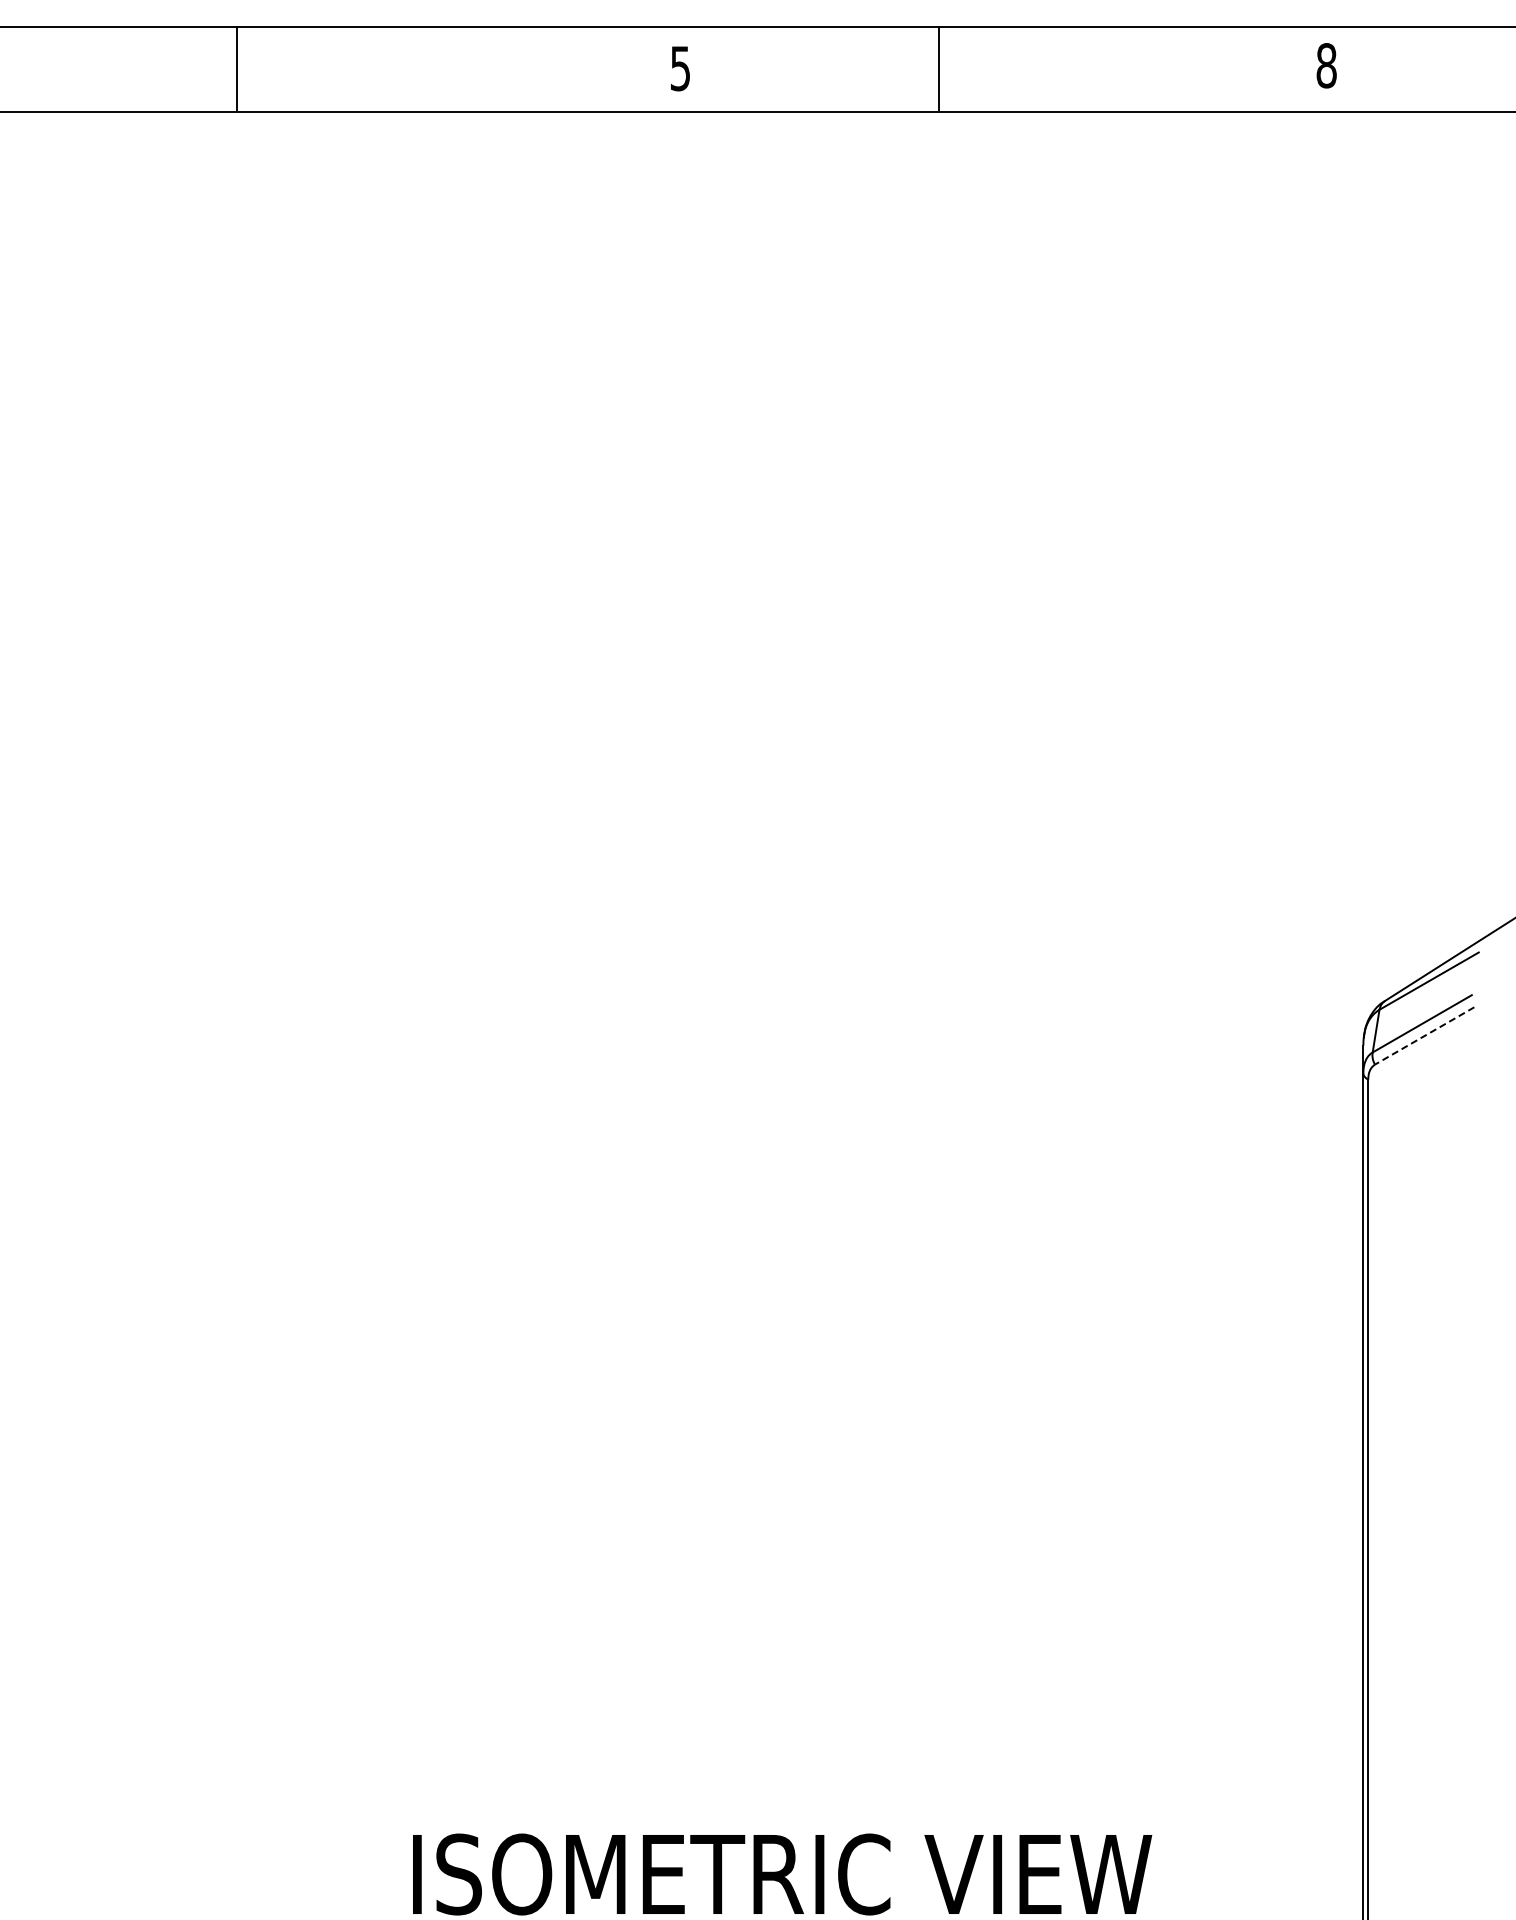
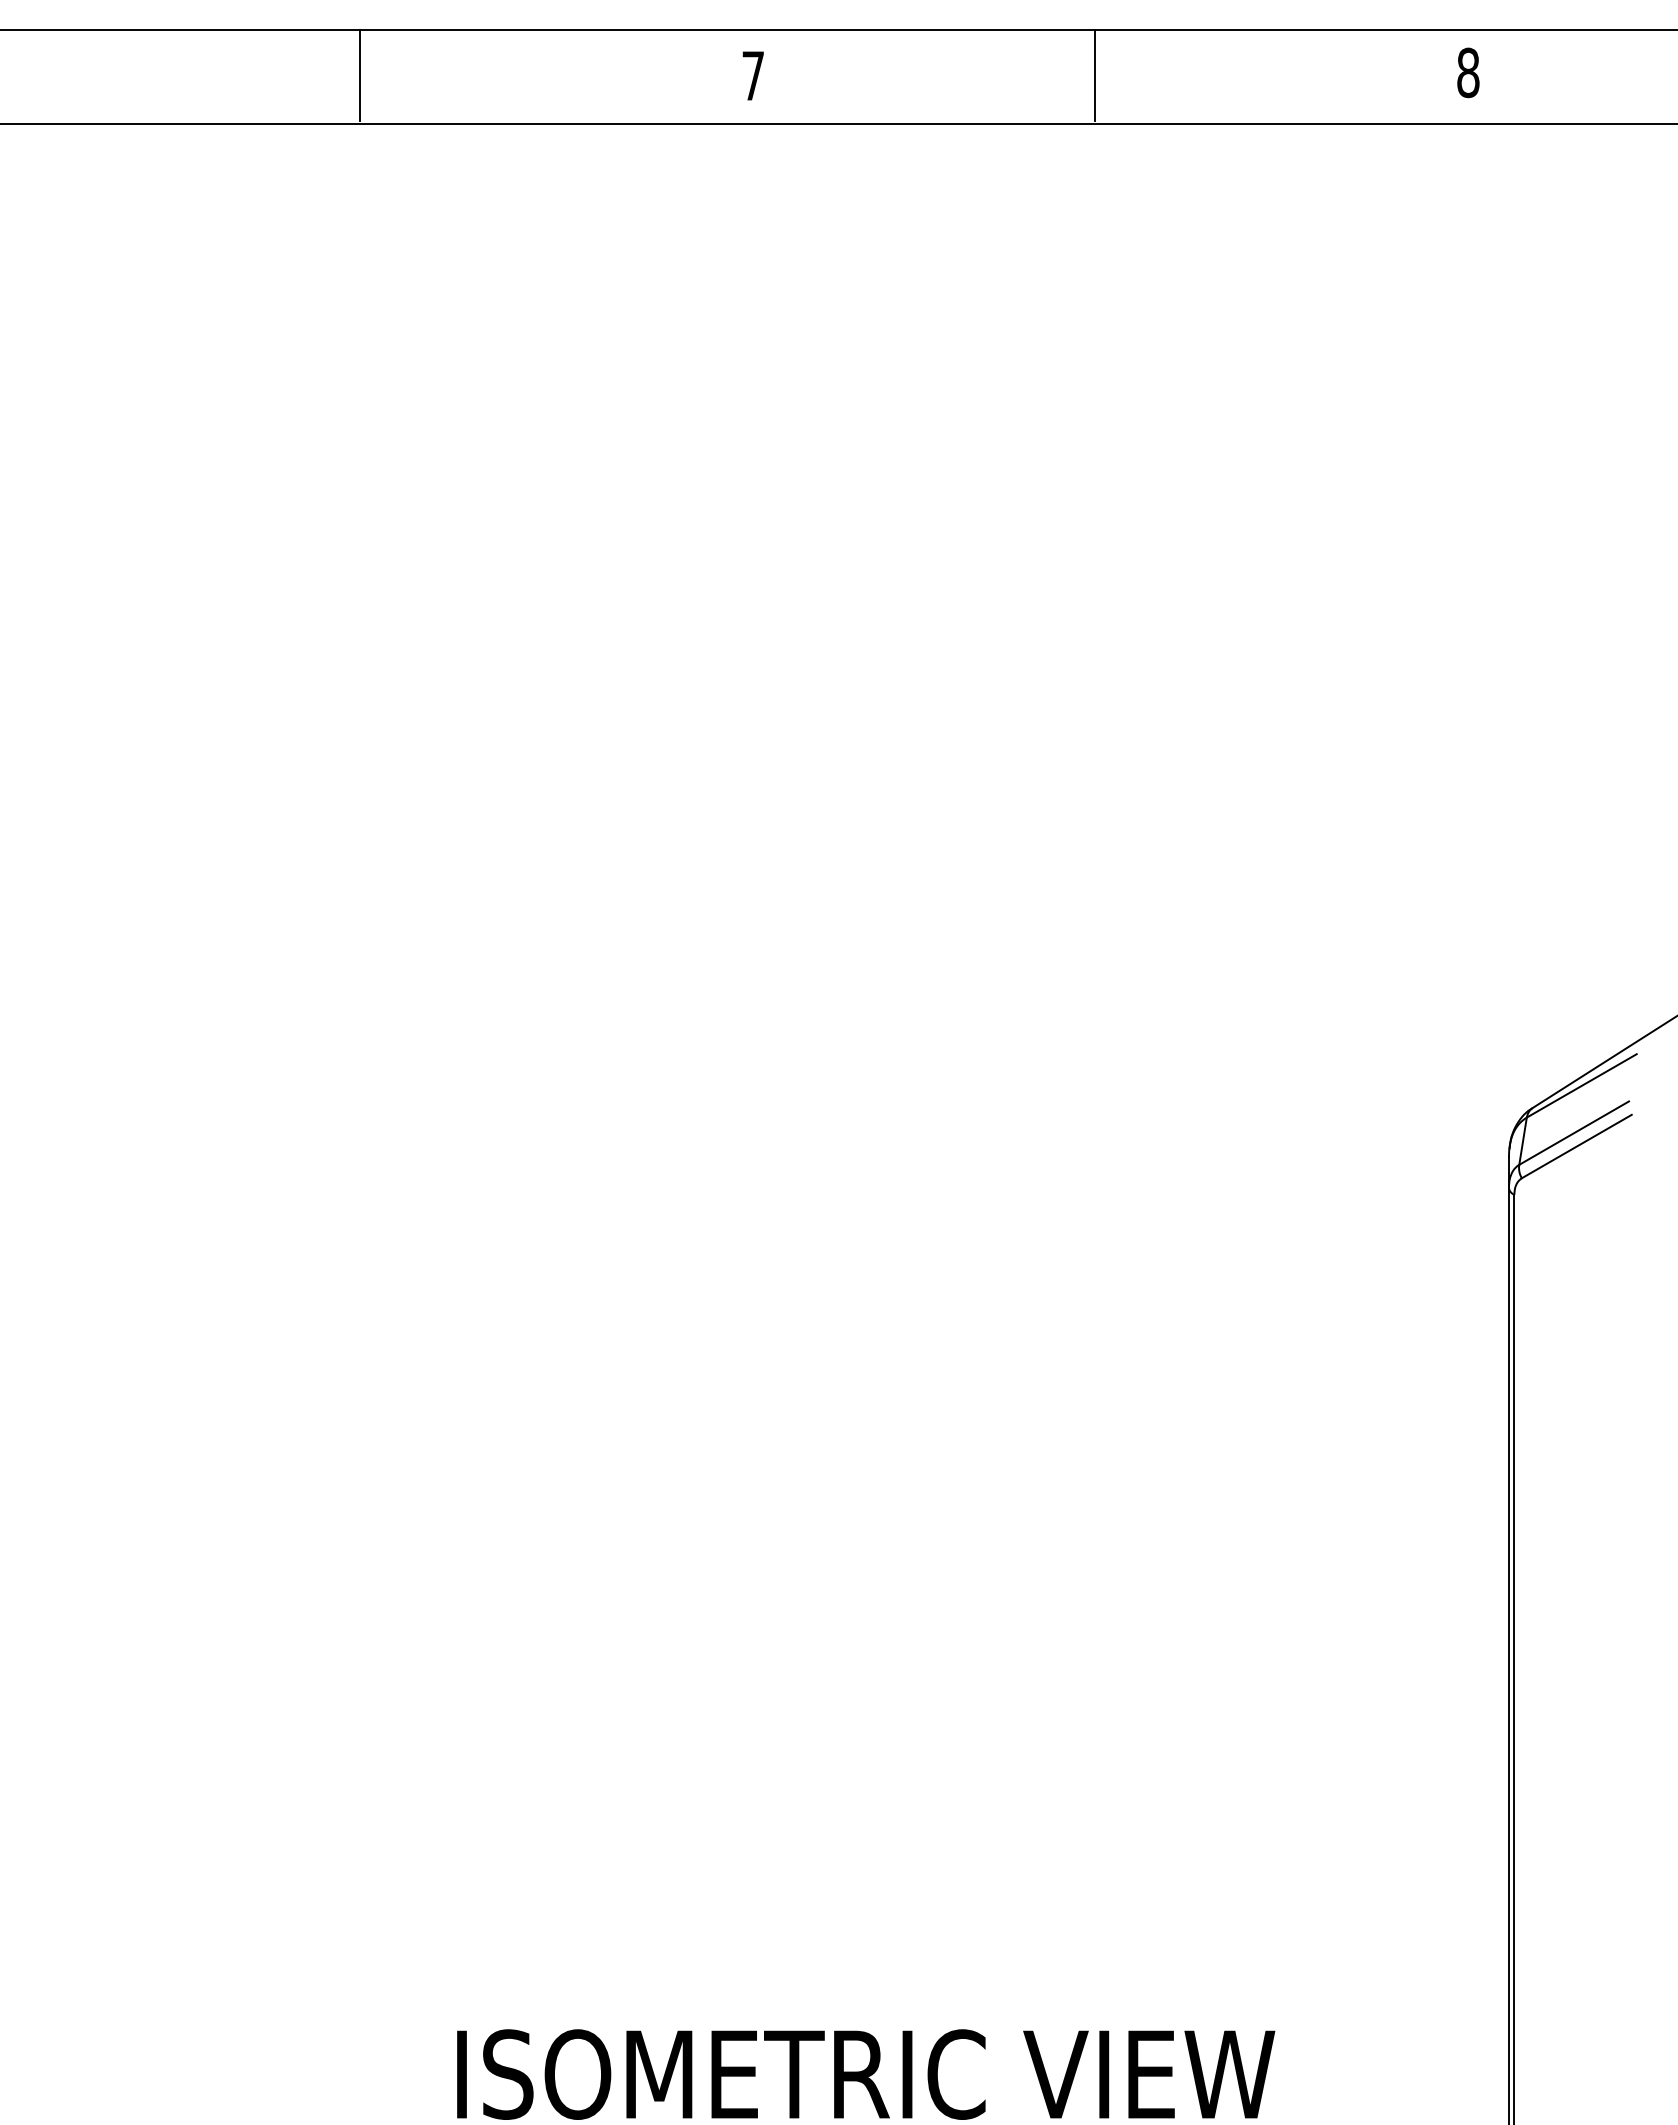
line: (237, 67) -> (360, 74), moved
line: (938, 67) -> (1095, 74), moved
text: (680, 68) -> (753, 75), 5 -> 7
line: (1424, 1036) -> (1576, 1147), dashed -> solid

